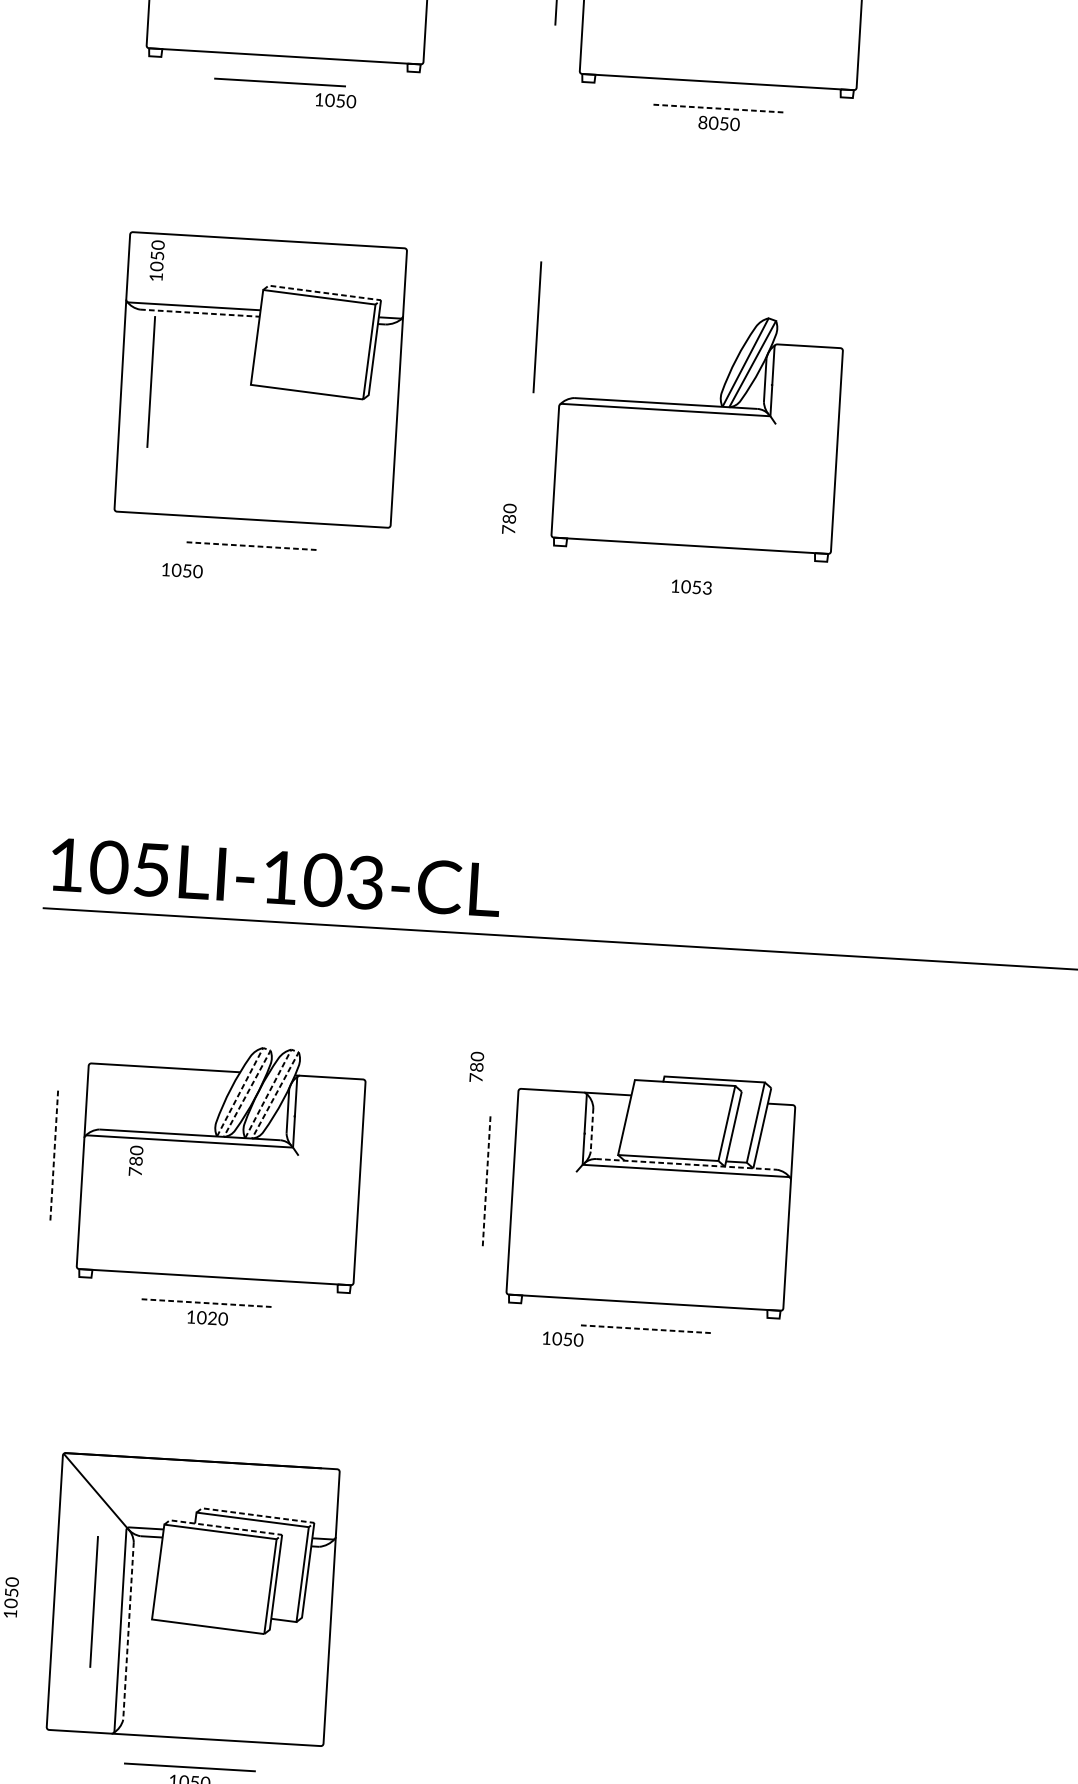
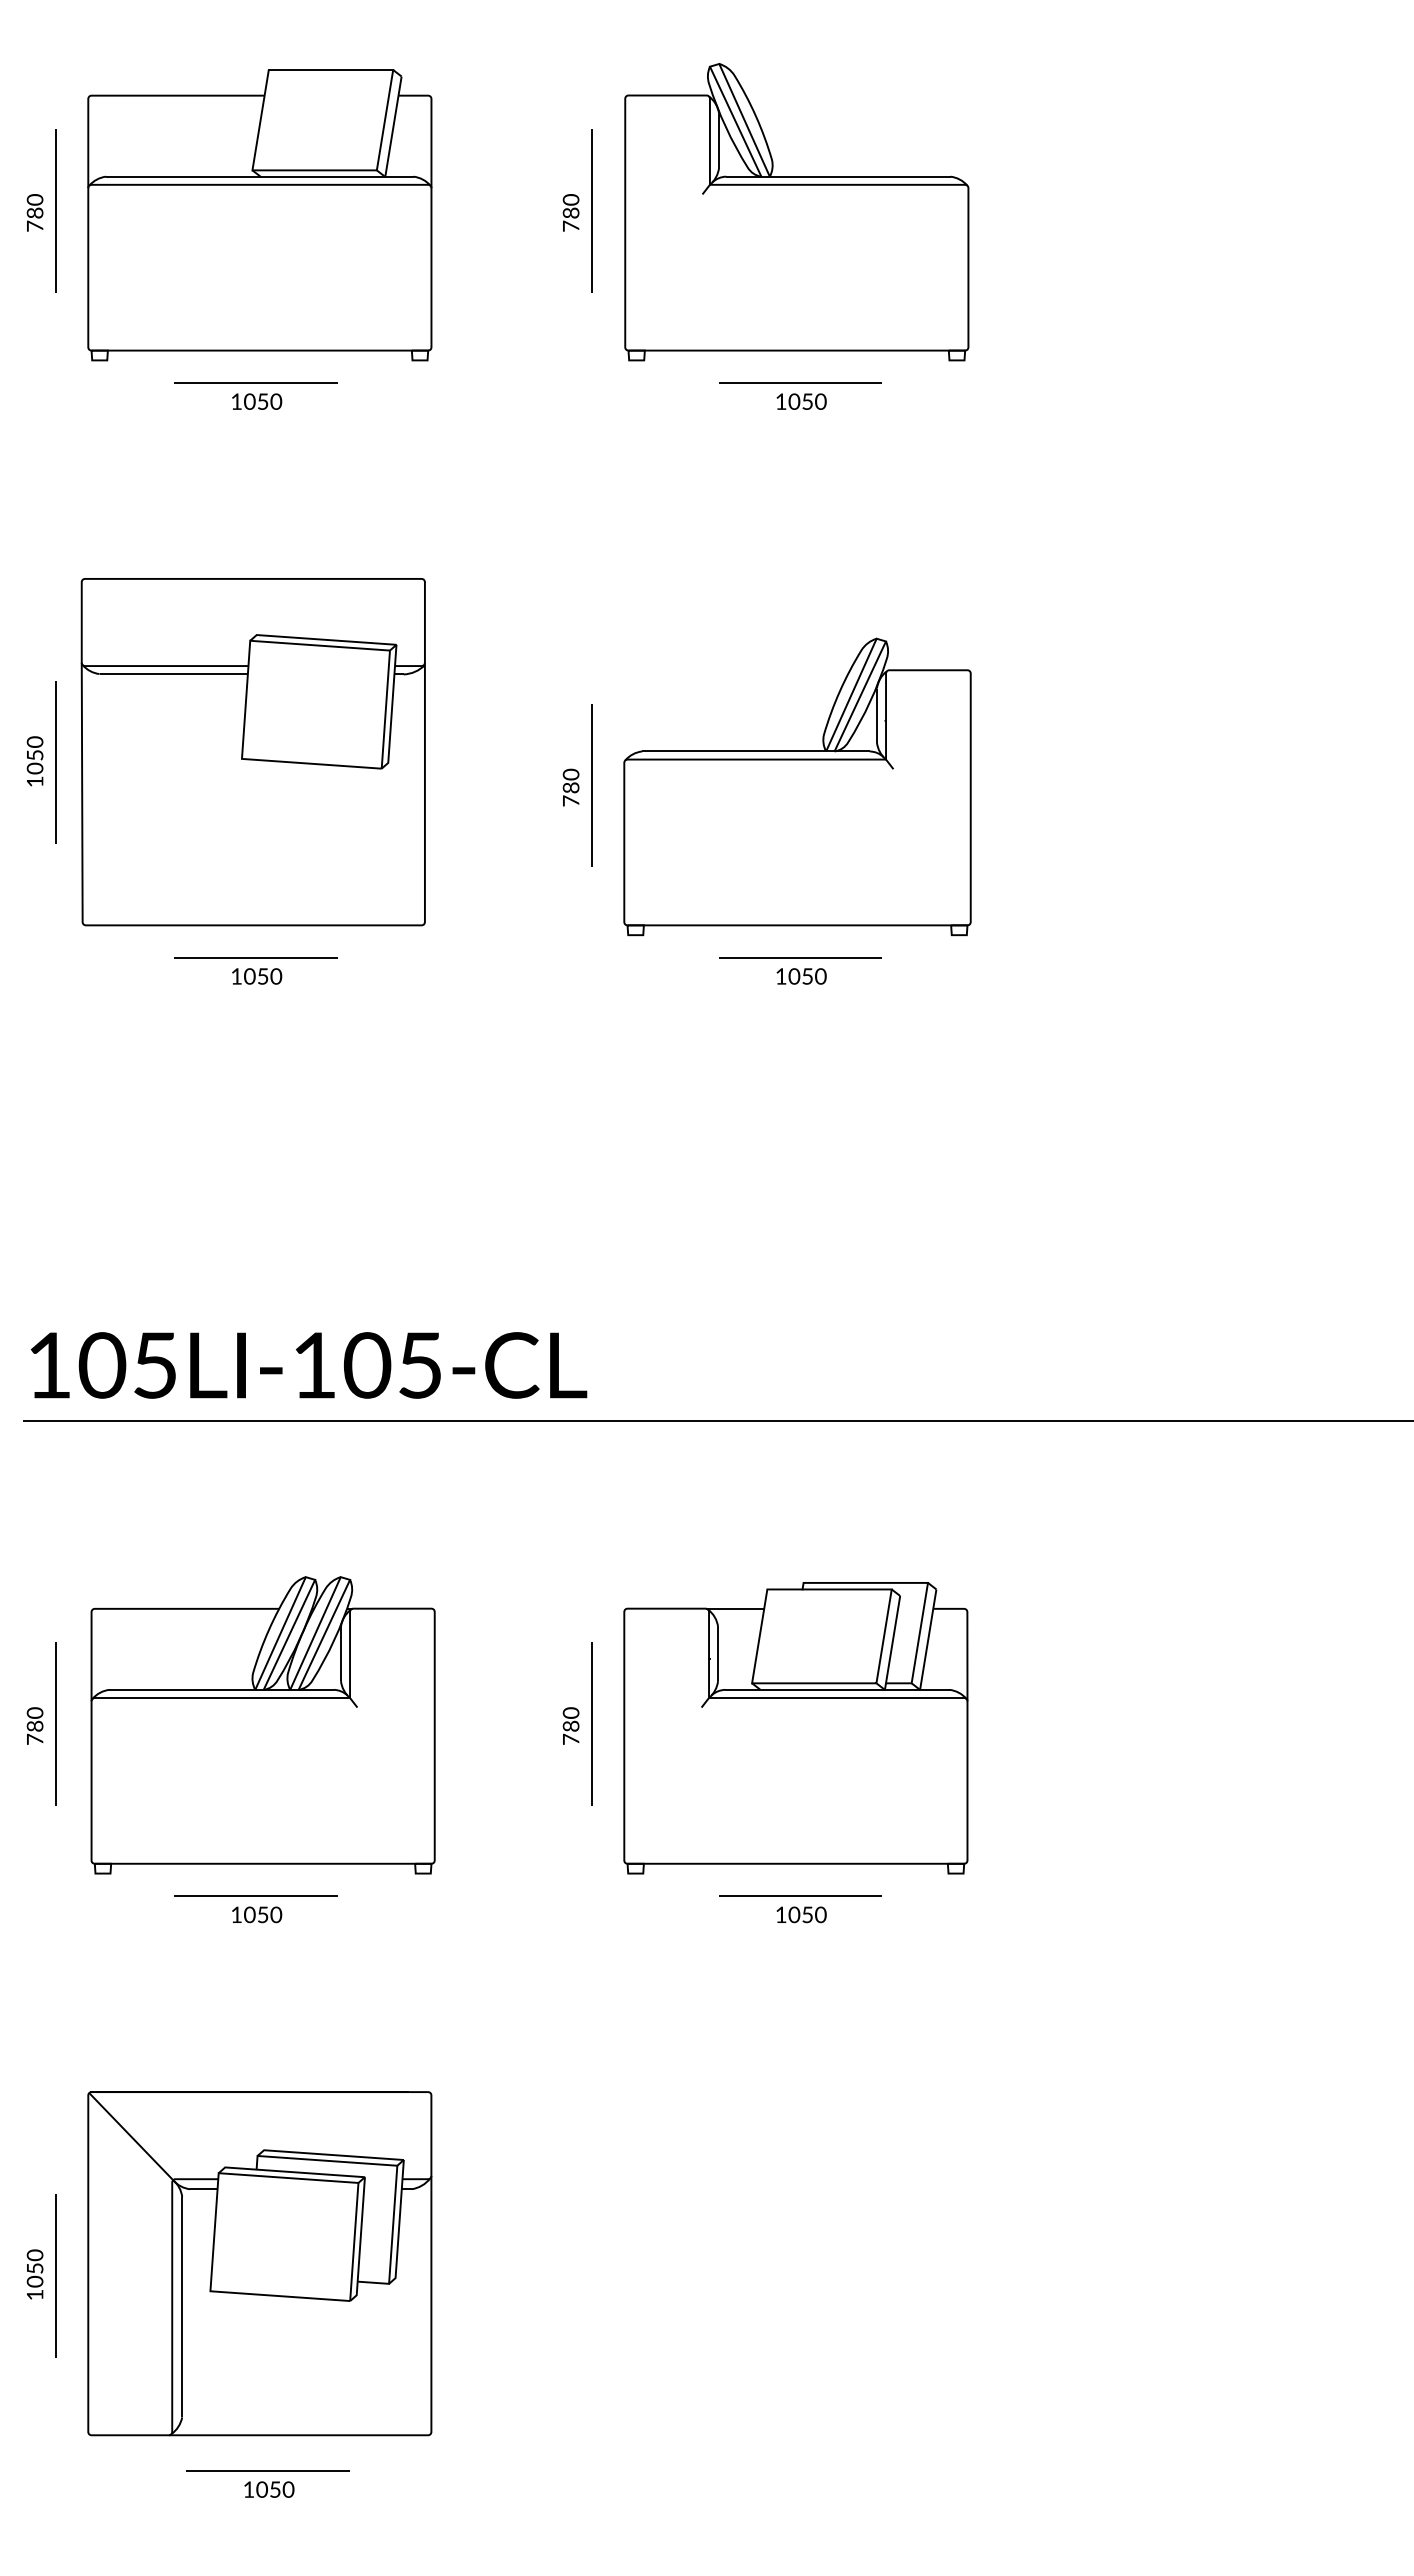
text: (336, 100) -> (257, 401), moved
line: (719, 108) -> (800, 383), dashed -> solid
text: (702, 122) -> (780, 401), 8050 -> 1050
text: (156, 260) -> (34, 761), moved
line: (325, 292) -> (327, 639), dashed -> solid
line: (200, 313) -> (174, 674), dashed -> solid
line: (537, 327) -> (591, 785), moved
line: (151, 381) -> (55, 762), moved
text: (508, 518) -> (570, 787), moved
line: (252, 546) -> (255, 958), dashed -> solid
text: (182, 570) -> (257, 976), moved
line: (691, 571) -> (800, 957), added
text: (707, 588) -> (820, 976), 1053 -> 1050
text: (365, 882) -> (419, 1365), 105LI-103-CL -> 105LI-105-CL
line: (266, 1049) -> (309, 1578), dashed -> solid
line: (294, 1050) -> (344, 1578), dashed -> solid
text: (476, 1066) -> (570, 1725), moved
line: (592, 1130) -> (718, 1654), dashed -> solid
line: (54, 1154) -> (55, 1724), dashed -> solid
text: (135, 1160) -> (34, 1725), moved
line: (686, 1164) -> (837, 1689), dashed -> solid
line: (486, 1180) -> (591, 1724), dashed -> solid
line: (207, 1303) -> (255, 1896), dashed -> solid
text: (212, 1318) -> (262, 1914), 1020 -> 1050
line: (646, 1329) -> (800, 1896), dashed -> solid
text: (562, 1338) -> (801, 1914), moved
line: (258, 1515) -> (334, 2155), dashed -> solid
line: (226, 1527) -> (295, 2172), dashed -> solid
line: (94, 1601) -> (55, 2275), moved
line: (128, 1631) -> (182, 2307), dashed -> solid

